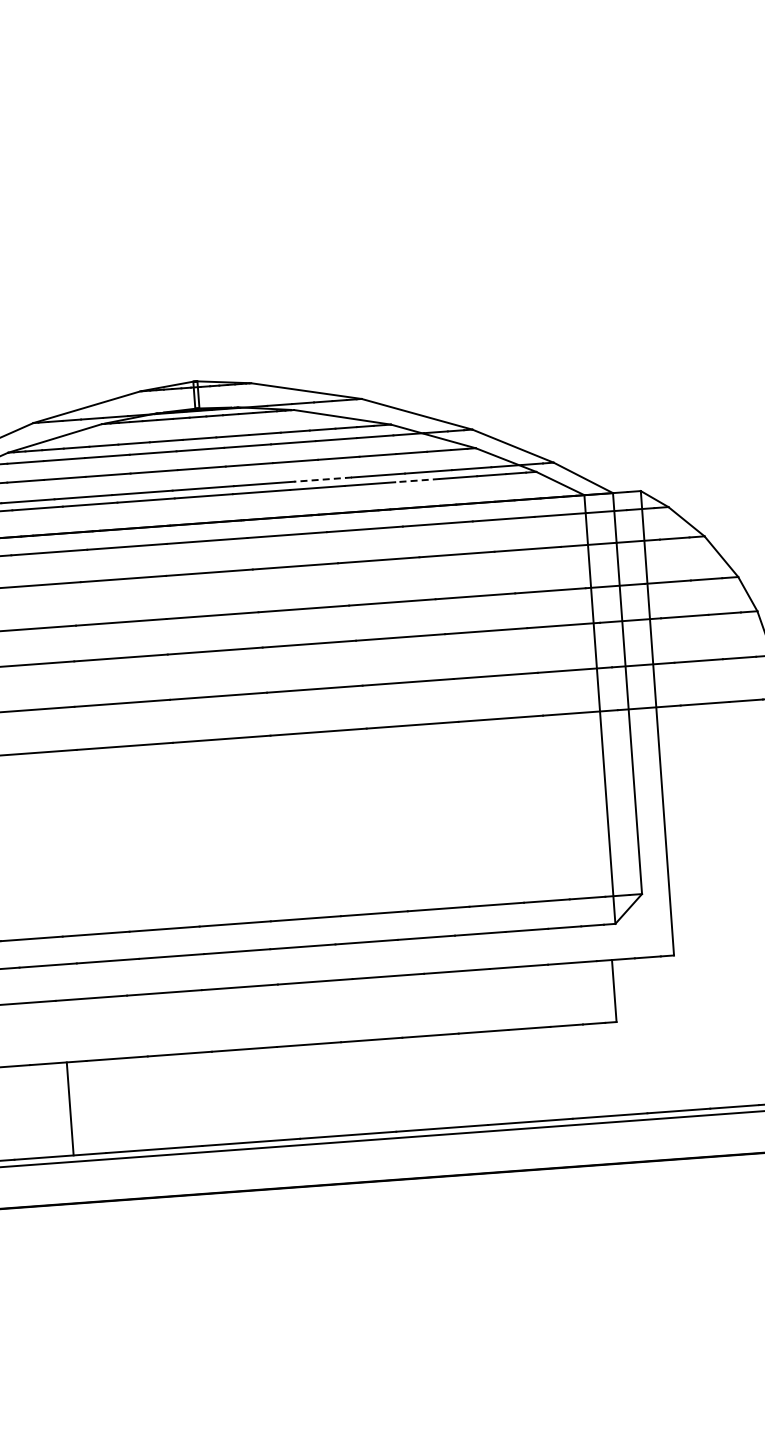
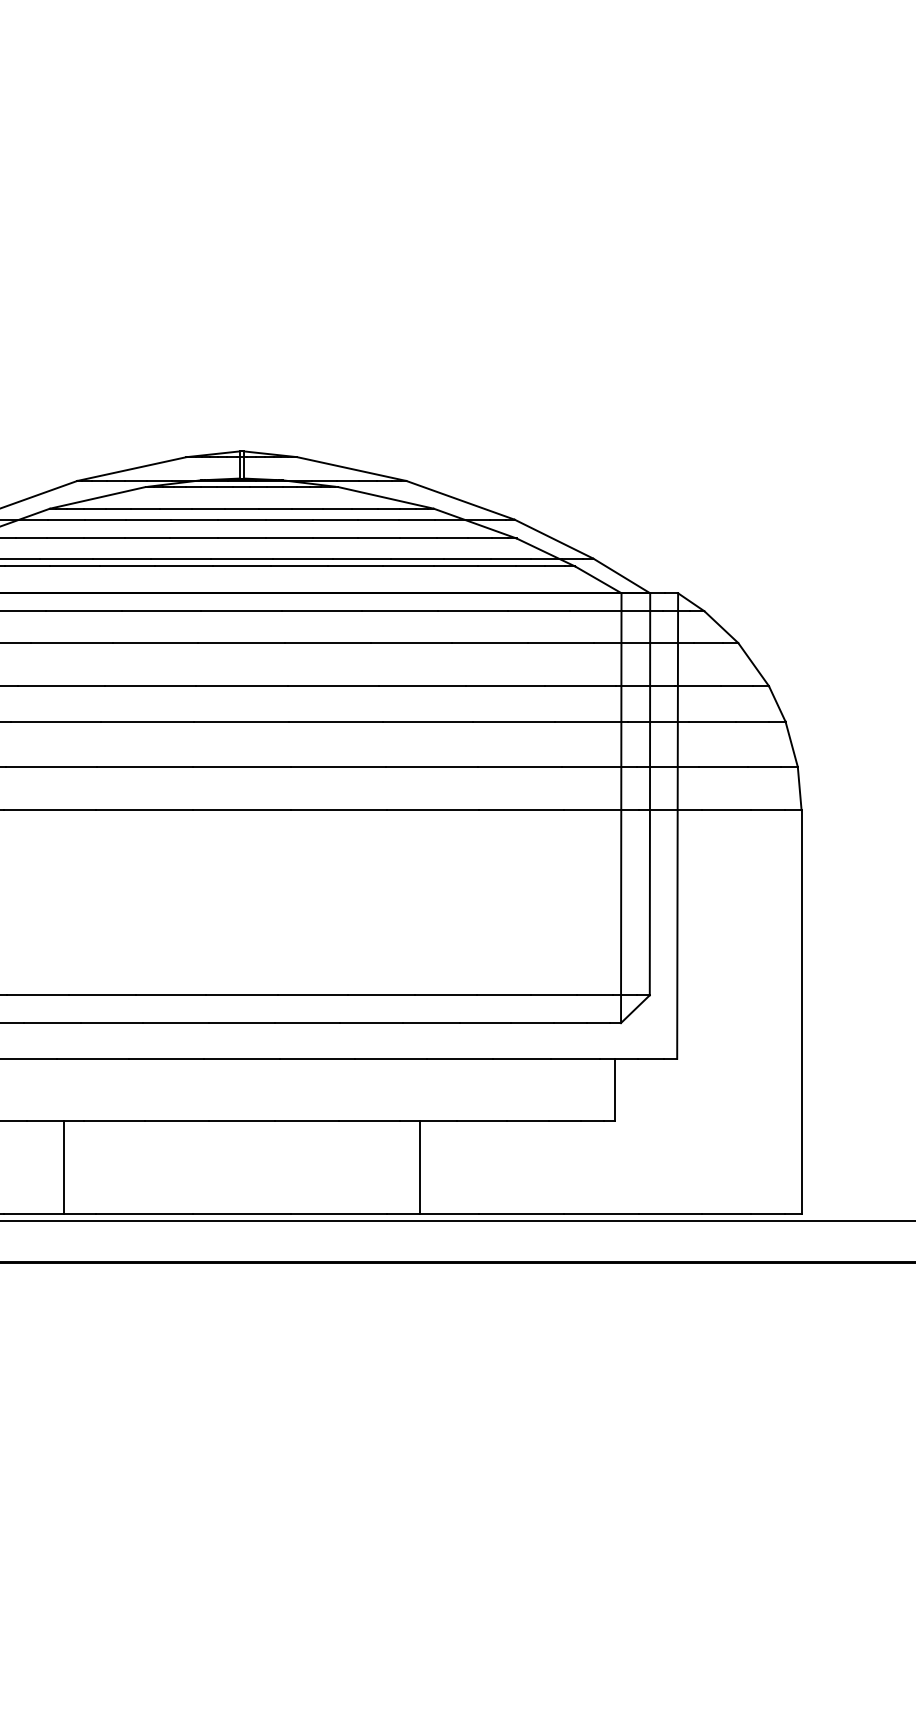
line: (323, 479) -> (362, 558), dashed -> solid
line: (416, 480) -> (455, 566), dashed -> solid
line: (424, 1082) -> (419, 1167), added

